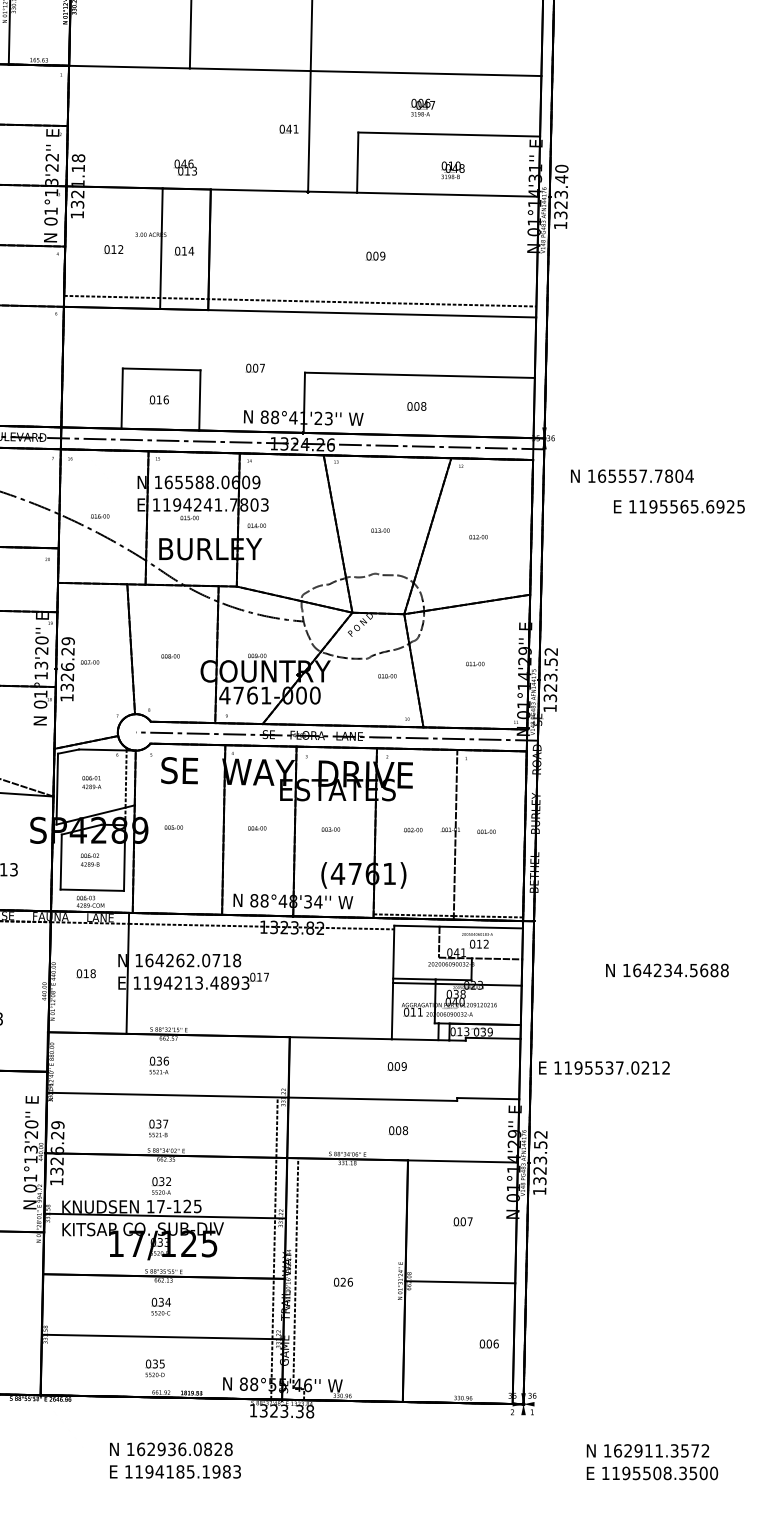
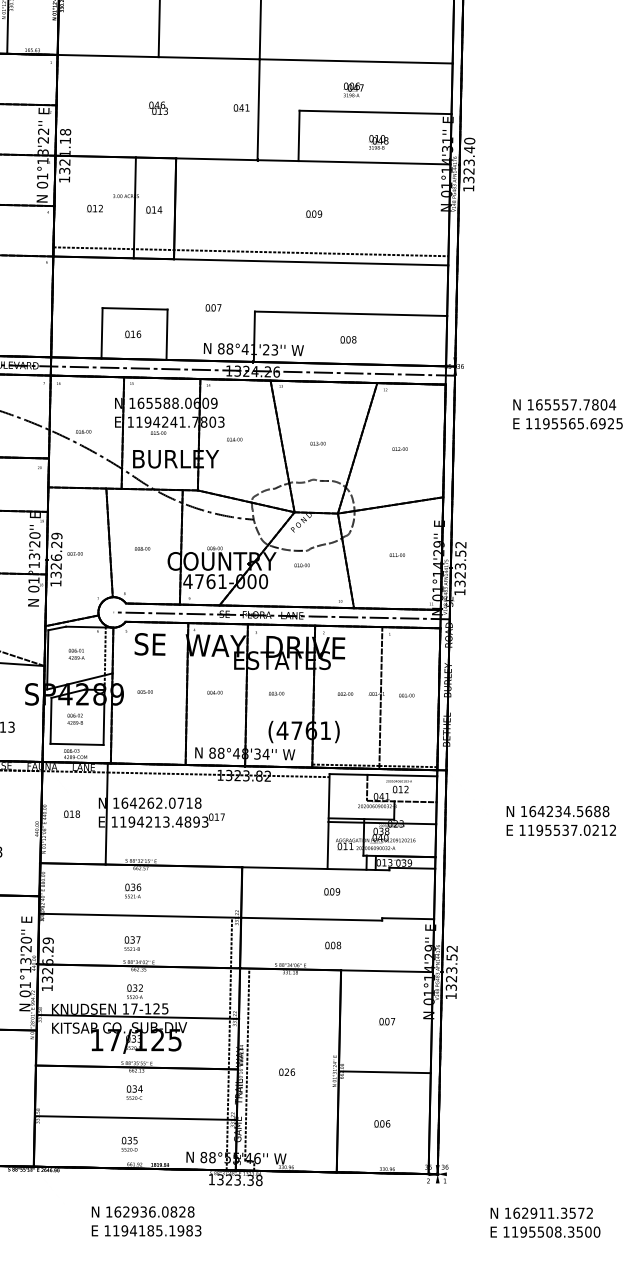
text: (185, 167) -> (158, 108), moved
text: (632, 475) -> (564, 404), moved
text: (256, 525) -> (234, 439), moved
text: (387, 676) -> (302, 565), moved
text: (604, 1067) -> (561, 829), moved
text: (488, 1343) -> (381, 1123), moved

